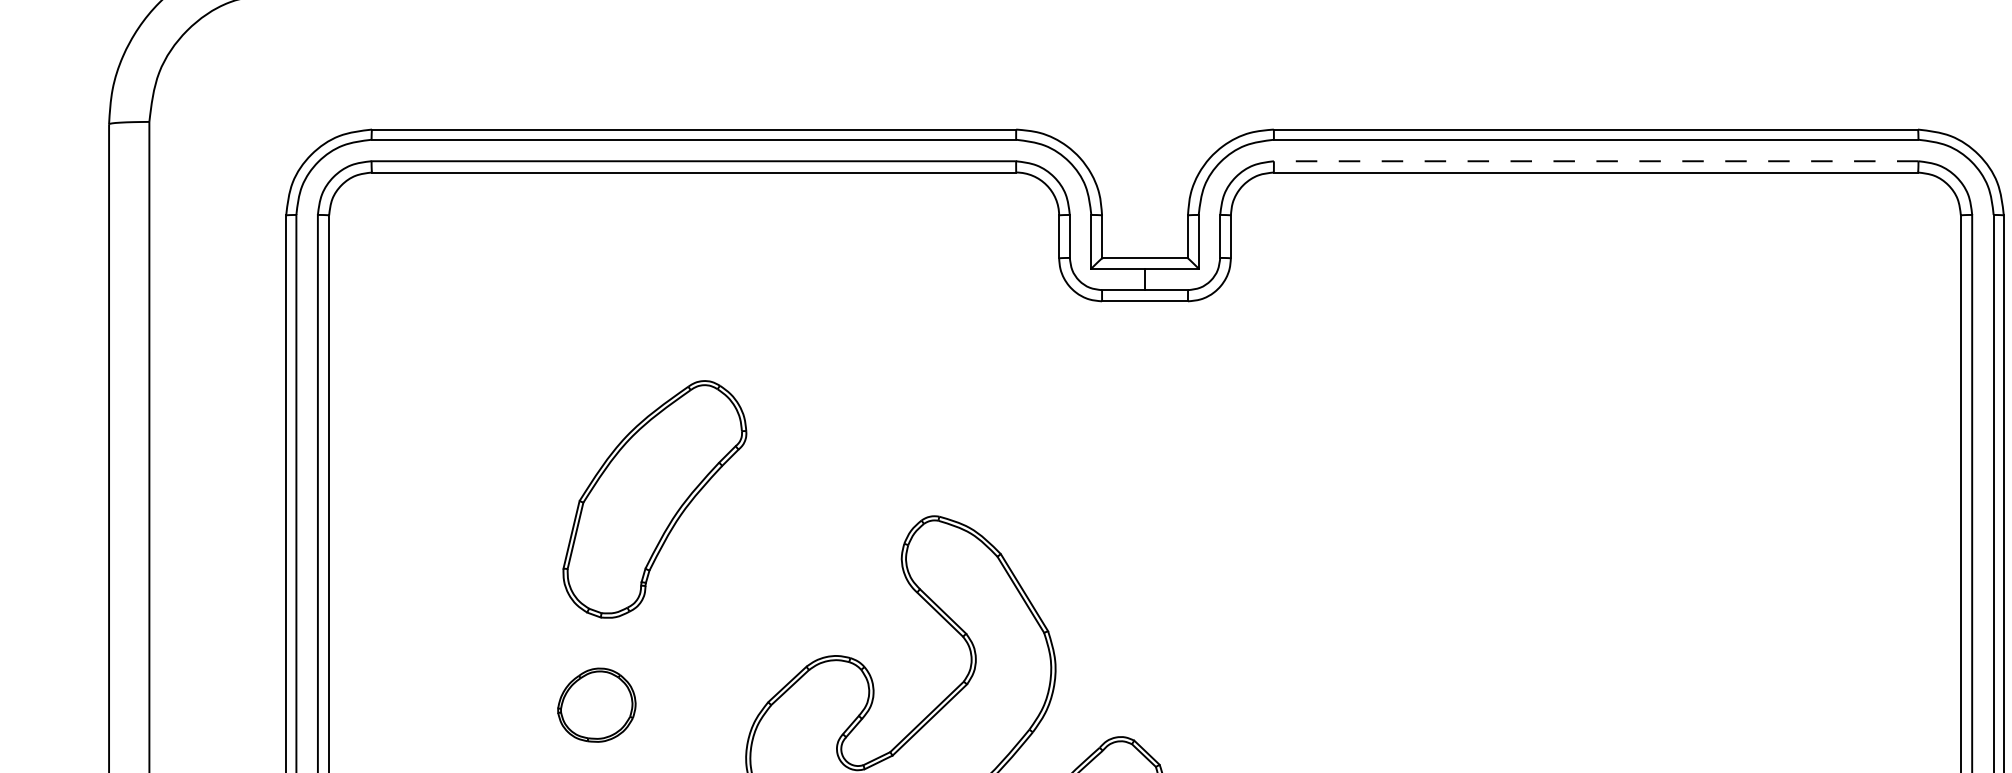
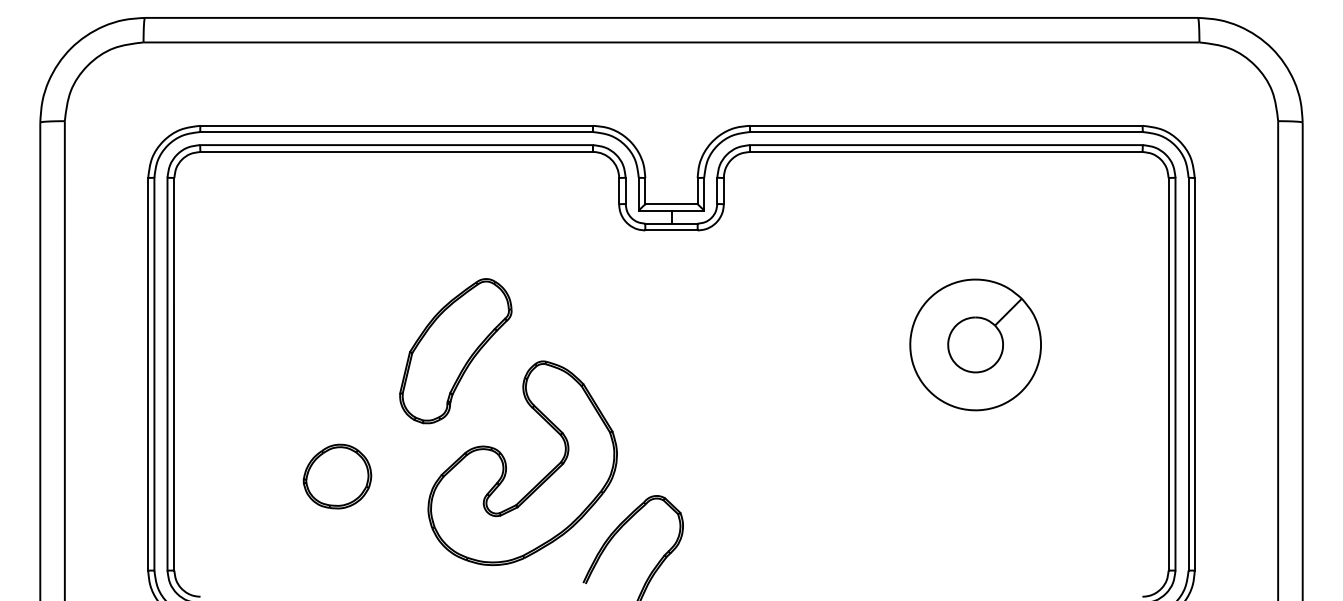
line: (1594, 161) -> (945, 145), dashed -> solid
part: (1643, 488) -> (975, 344), added
part: (654, 499) -> (455, 351), moved
part: (596, 705) -> (337, 476), size x1.43

